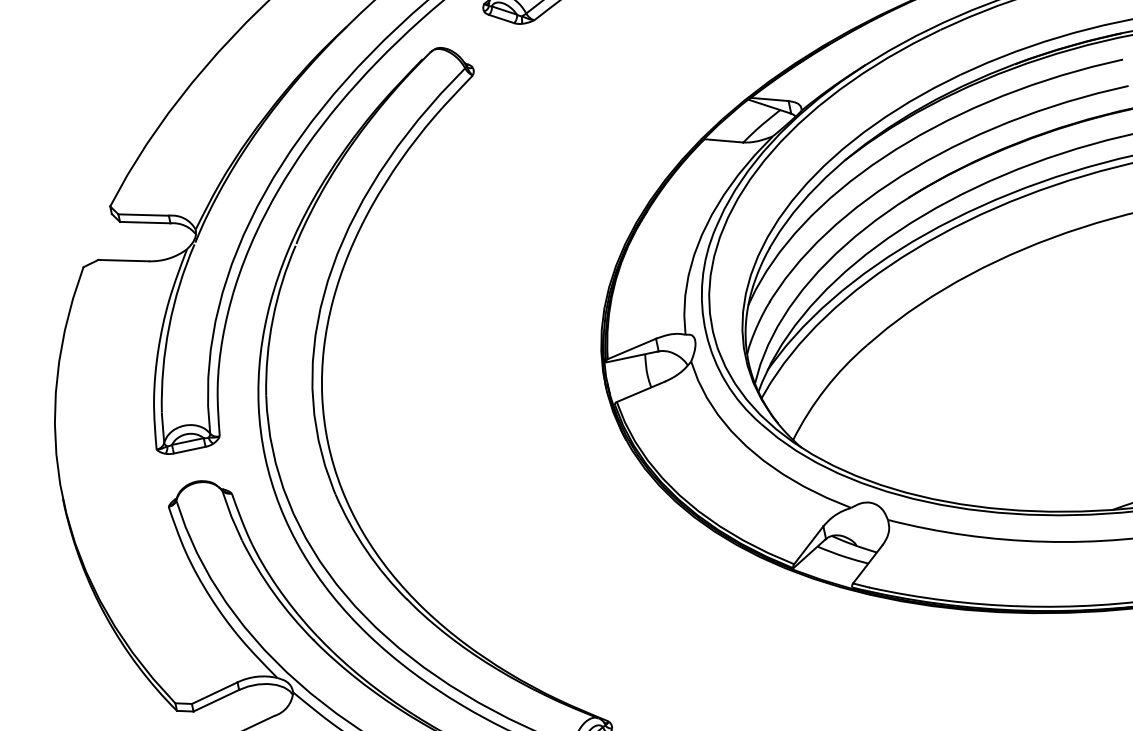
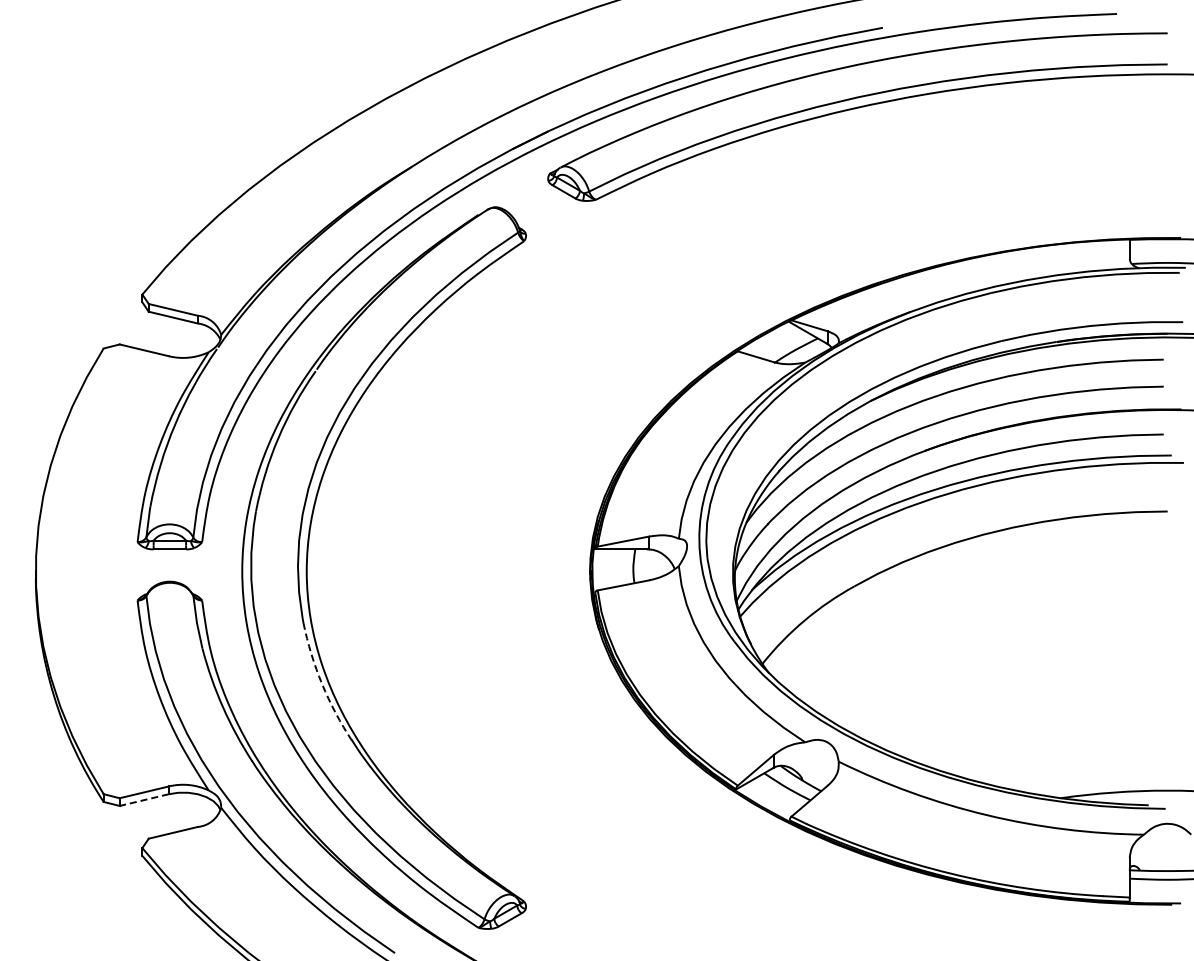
arc: (366, 550) -> (322, 684), solid -> dashed
line: (215, 701) -> (143, 800), solid -> dashed

